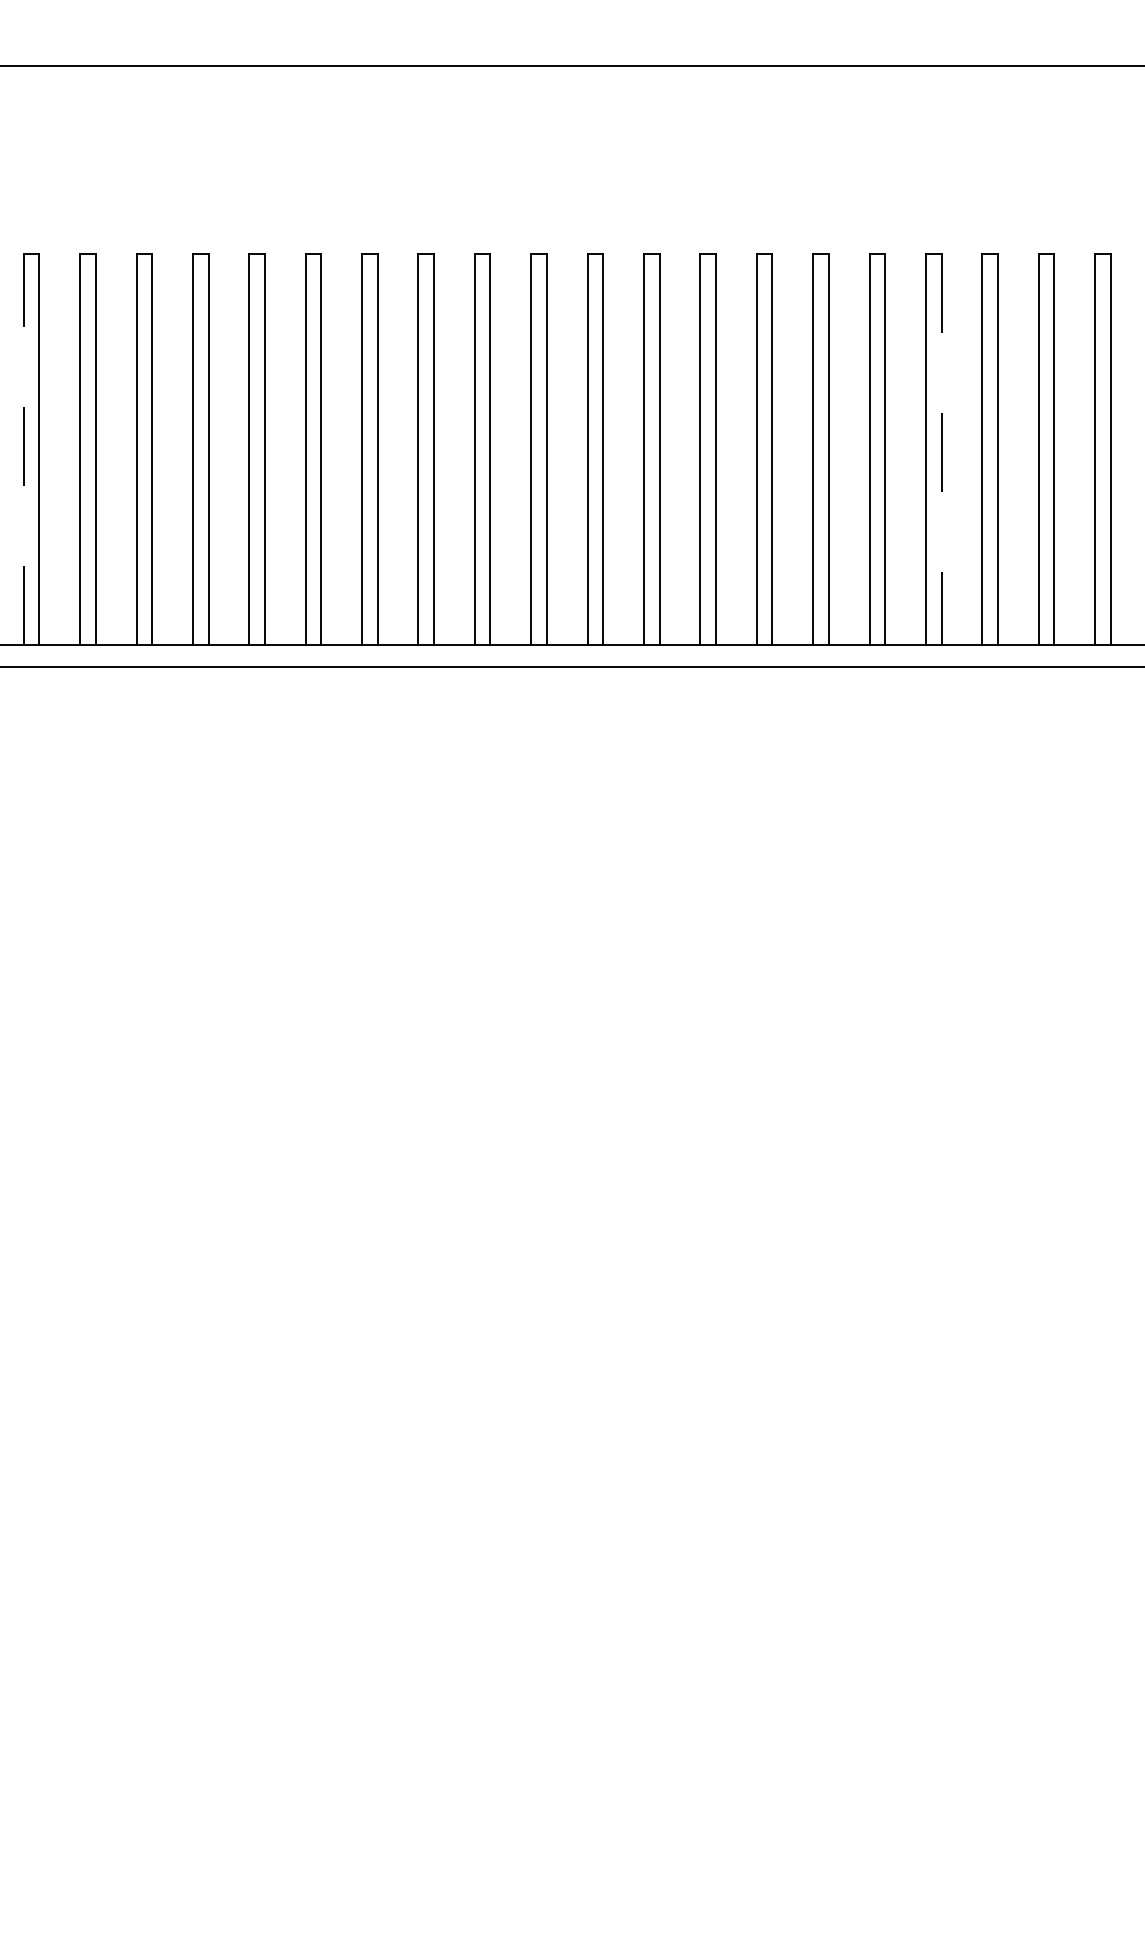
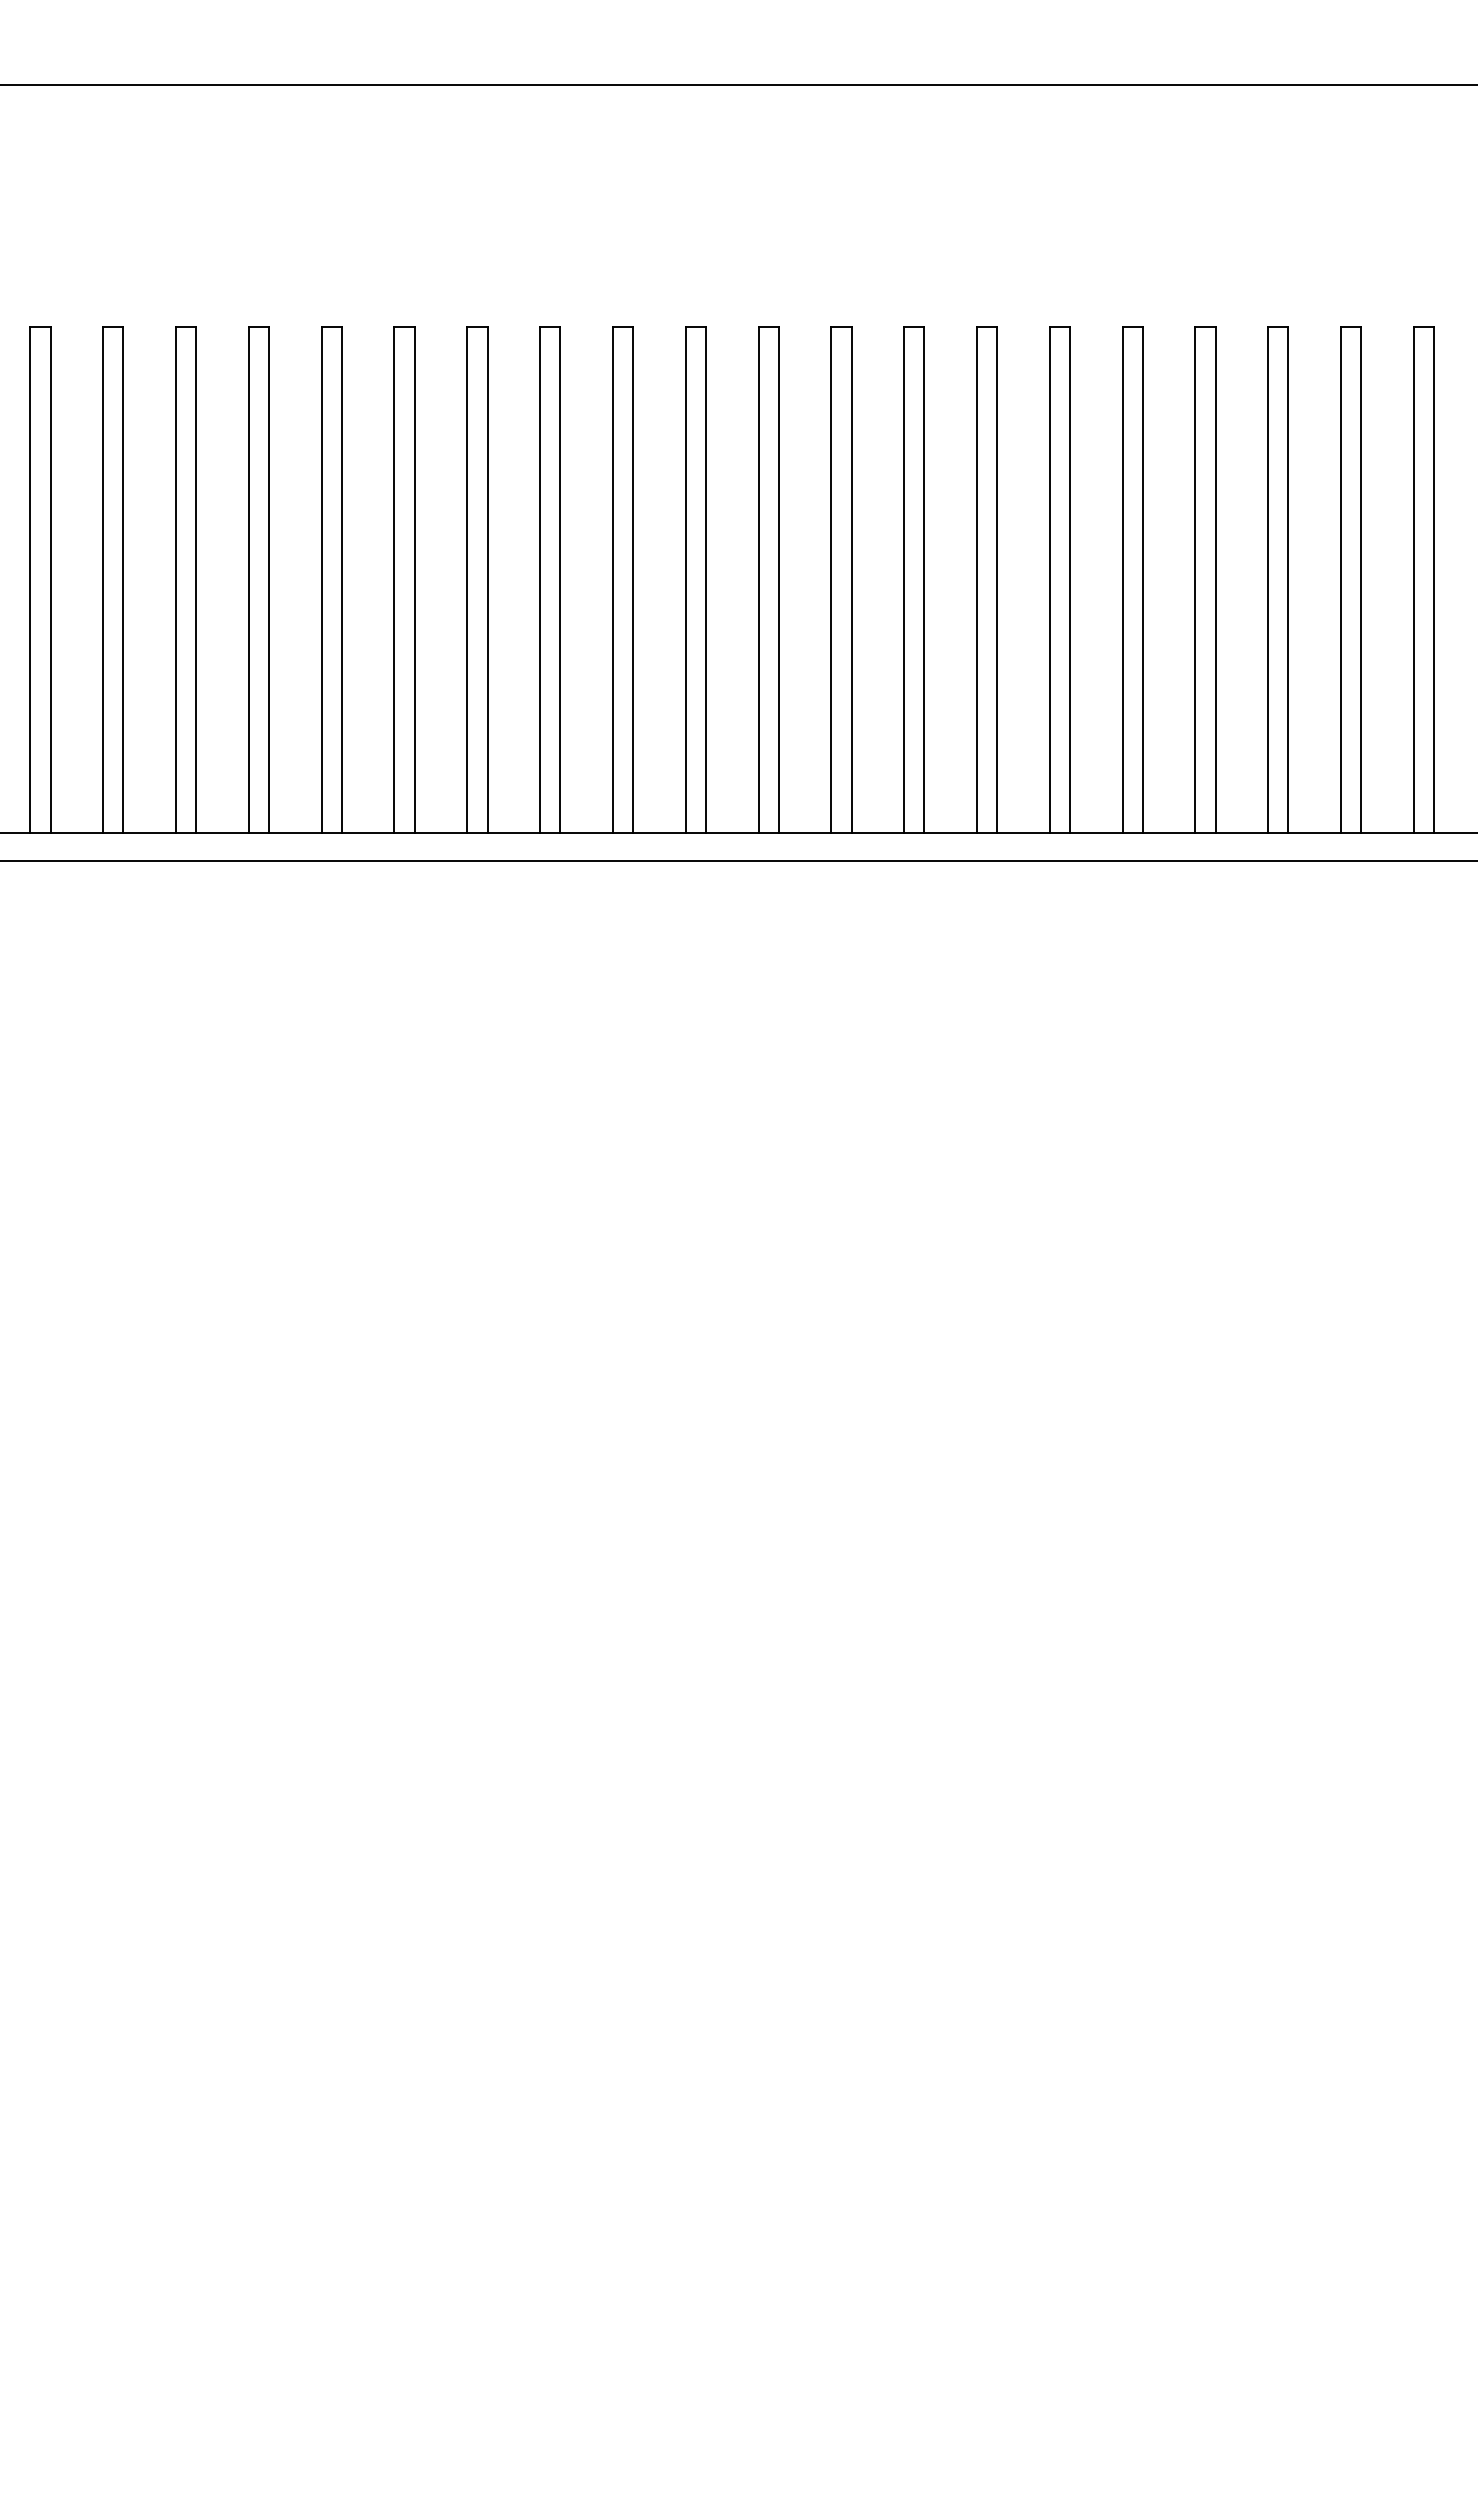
line: (23, 449) -> (30, 580), dashed -> solid
line: (941, 449) -> (1215, 580), dashed -> solid

